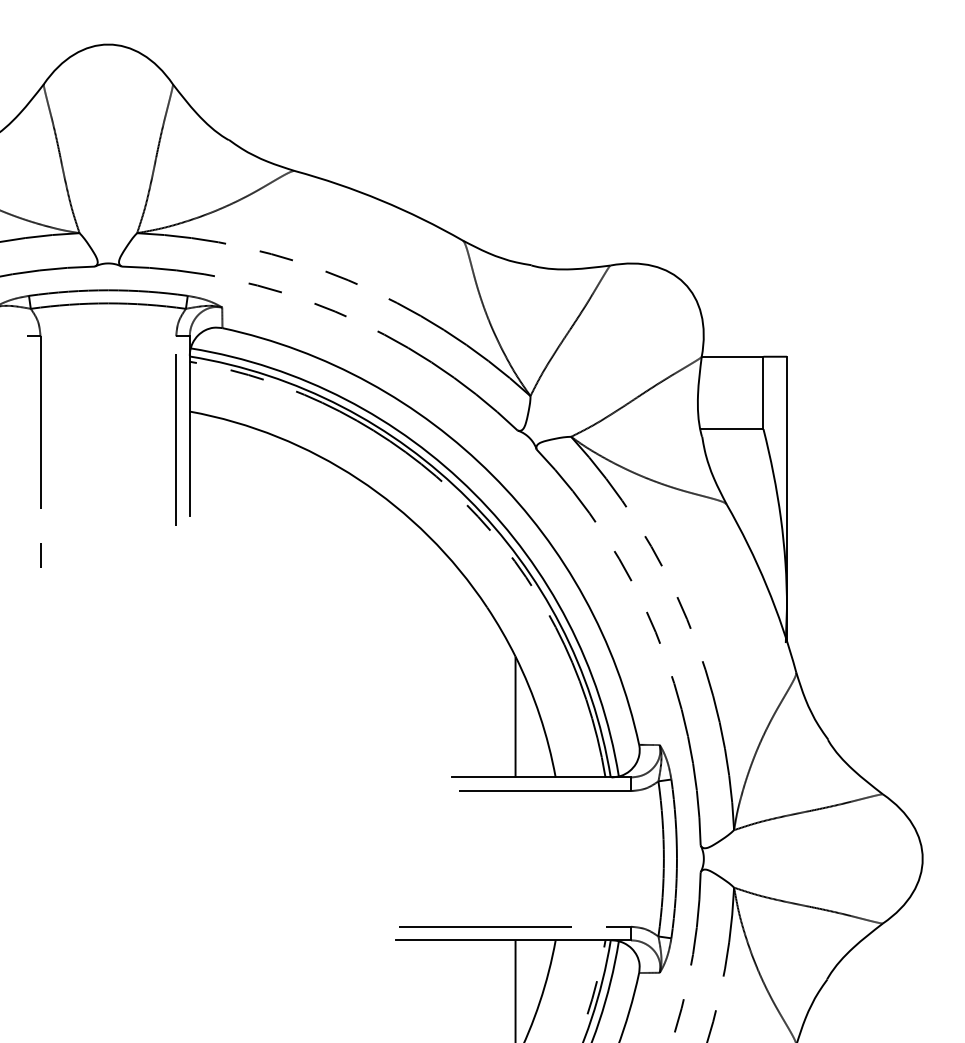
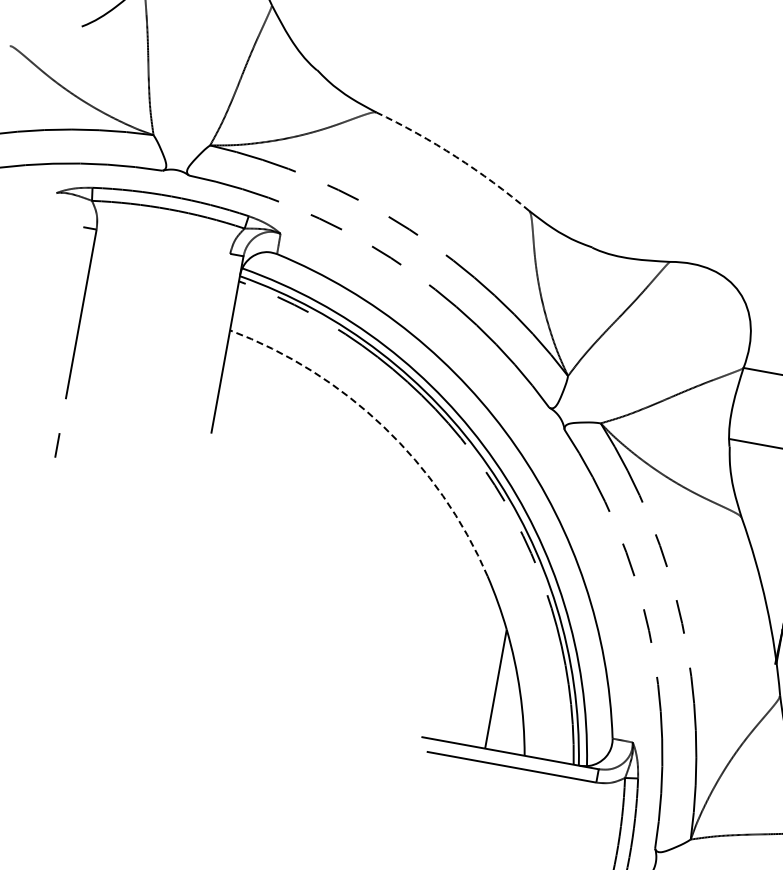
arc: (381, 200) -> (456, 156), solid -> dashed
line: (175, 439) -> (211, 355), removed
arc: (358, 479) -> (383, 427), solid -> dashed

